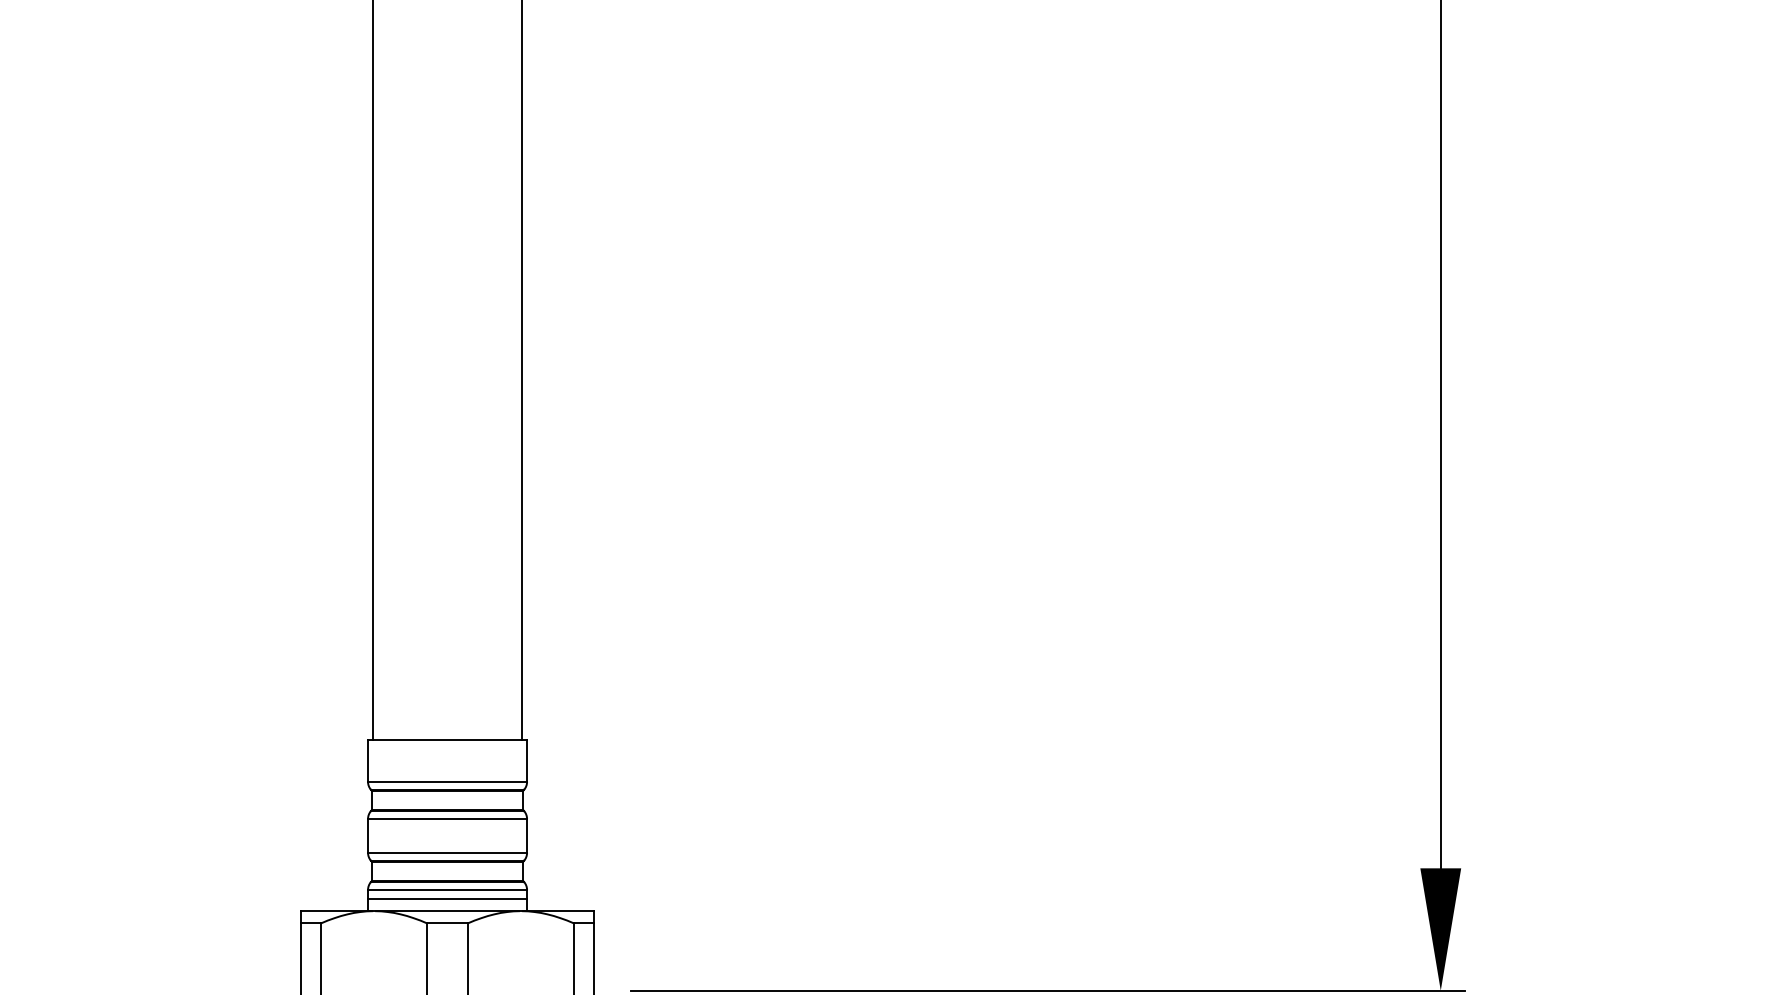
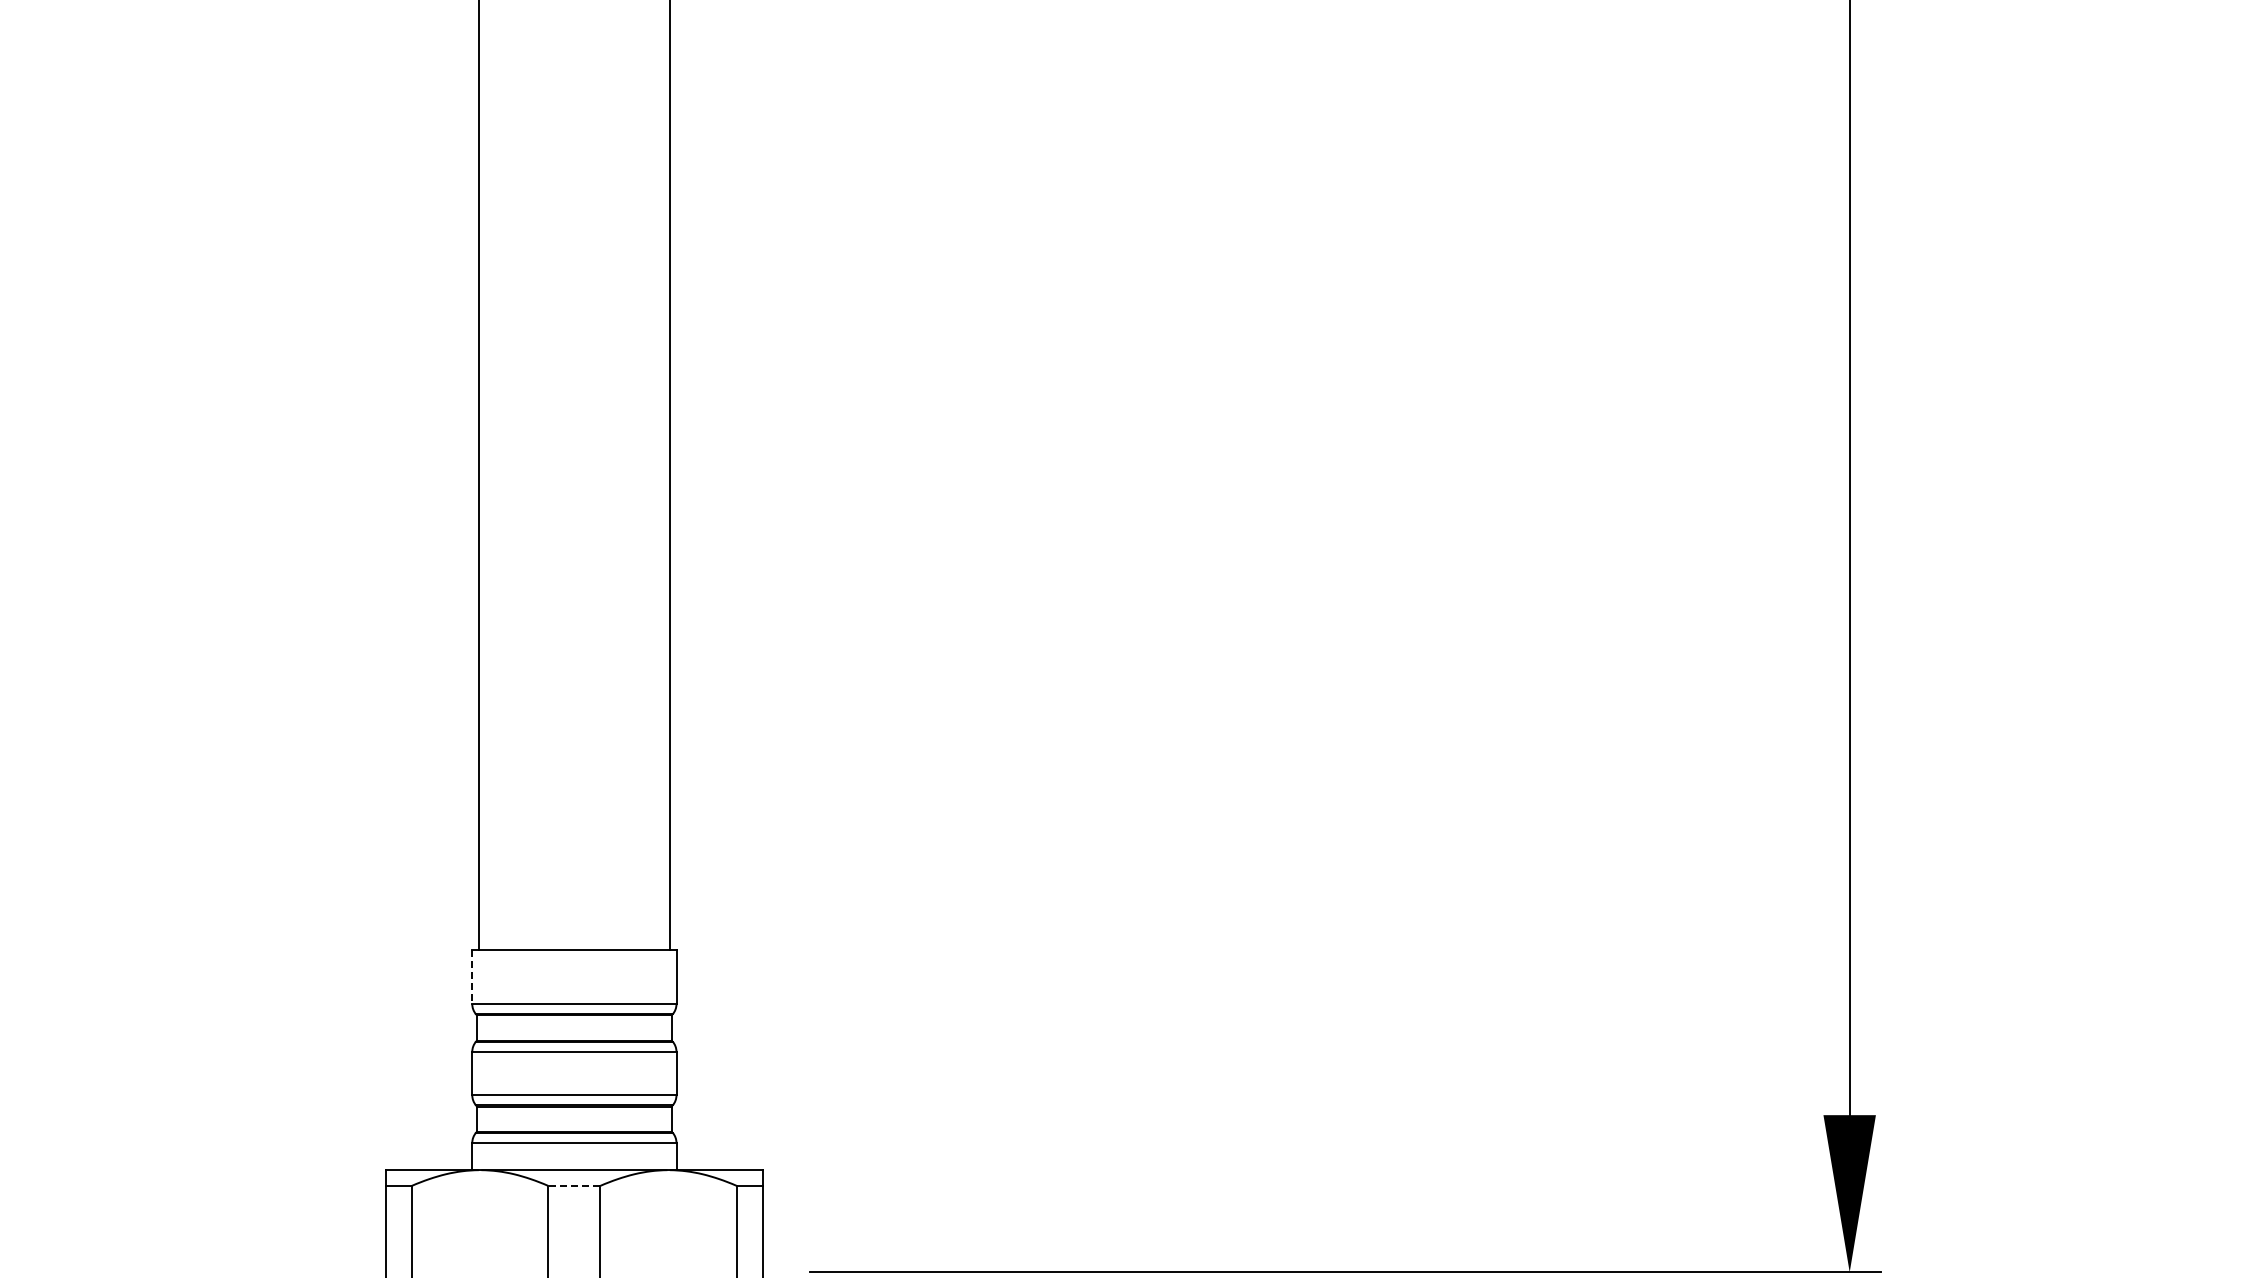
line: (368, 761) -> (472, 977), solid -> dashed
line: (447, 898) -> (574, 1154), removed
line: (446, 923) -> (573, 1185), solid -> dashed

